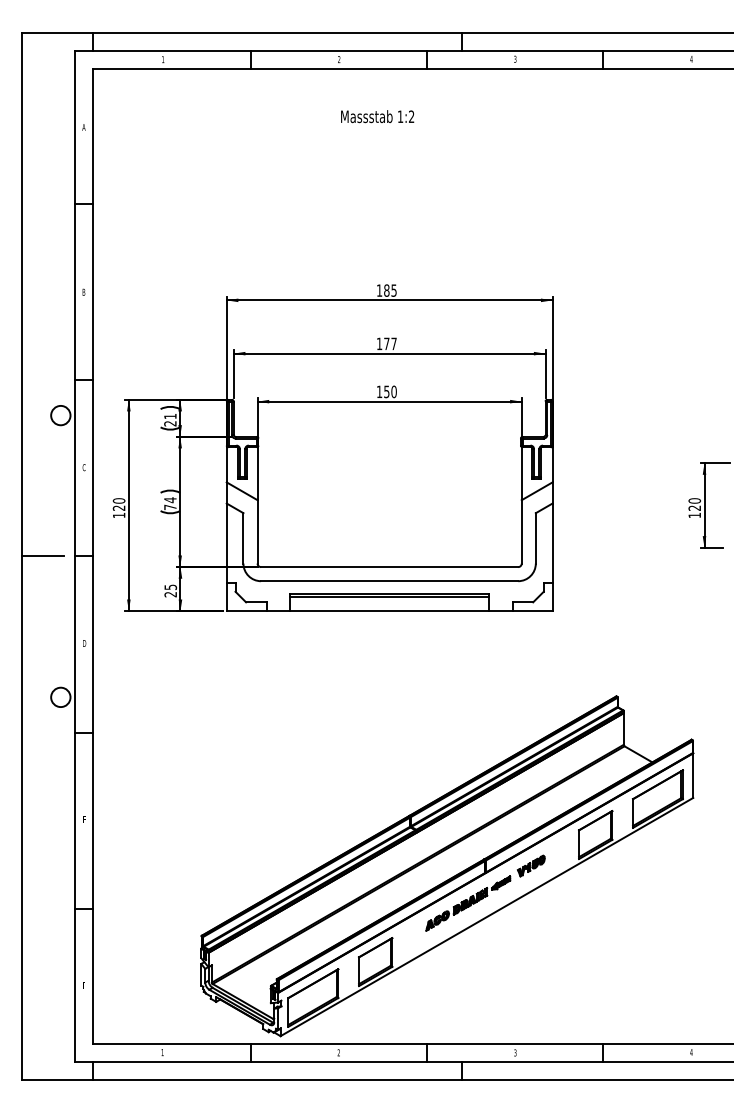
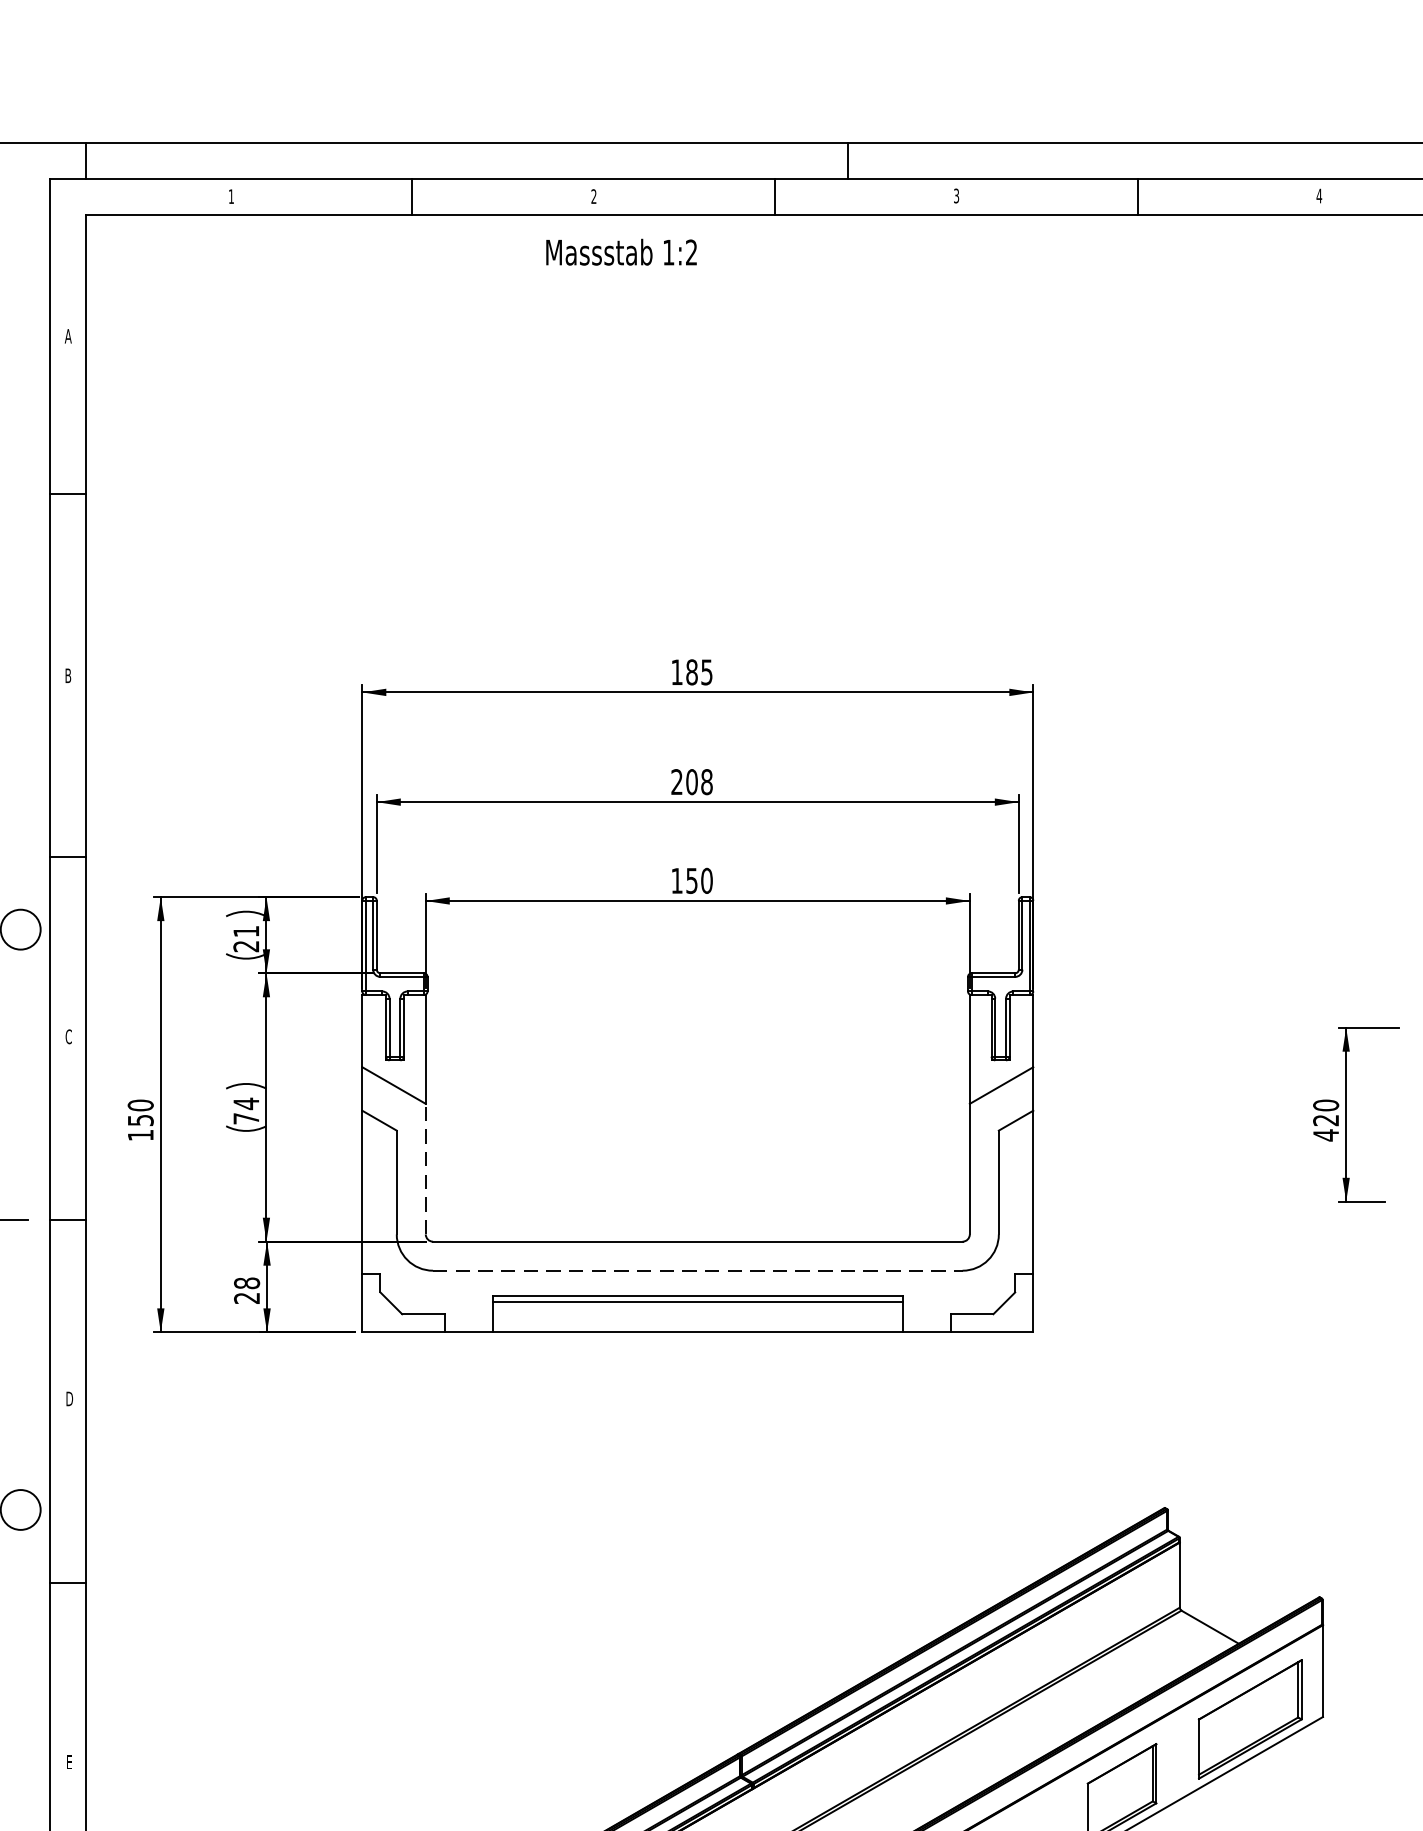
text: (377, 116) -> (621, 252), moved
text: (386, 343) -> (691, 781), 177 -> 208
text: (118, 507) -> (139, 1118), 120 -> 150
text: (694, 515) -> (1325, 1135), 120 -> 420
line: (257, 531) -> (425, 1168), solid -> dashed
line: (389, 581) -> (697, 1271), solid -> dashed
text: (170, 587) -> (246, 1283), 25 -> 28

